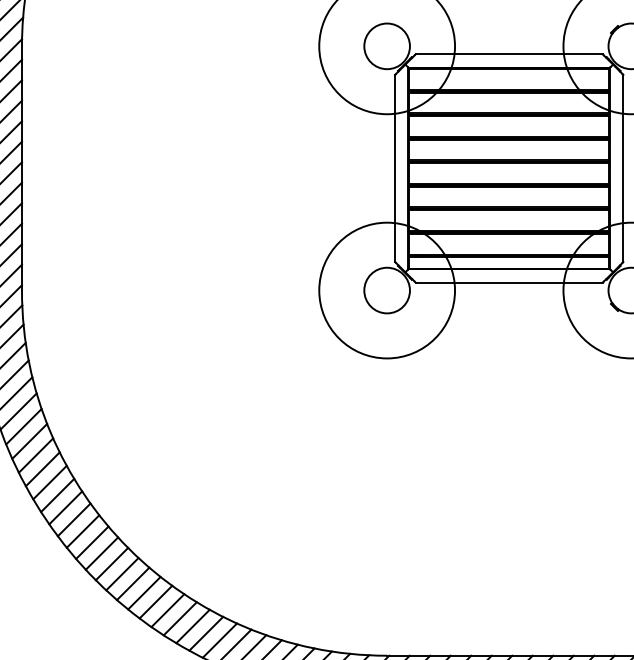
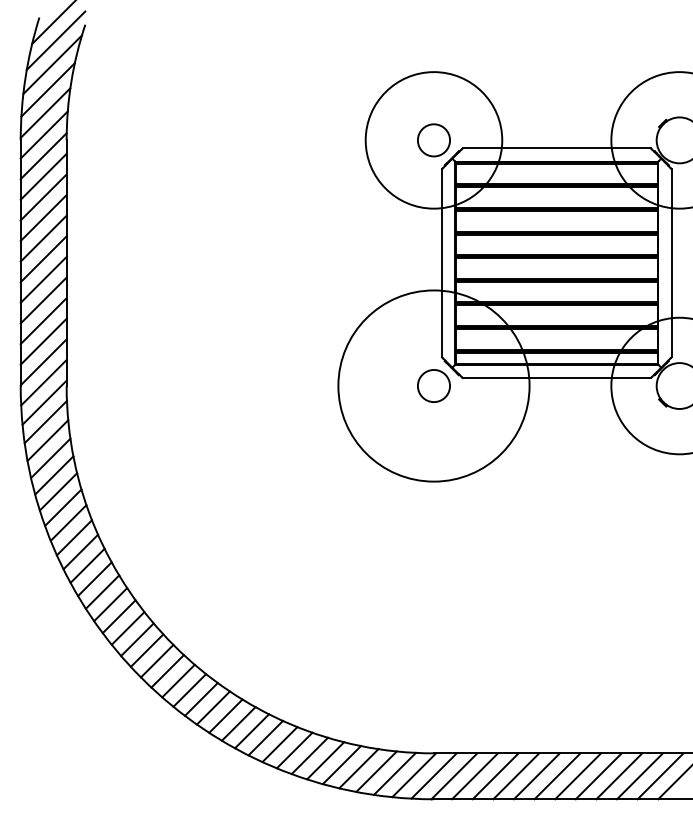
circle: (386, 46) -> (433, 140), size x0.7
circle: (386, 290) -> (433, 385), size x0.7
circle: (386, 290) -> (433, 385), size x1.4

